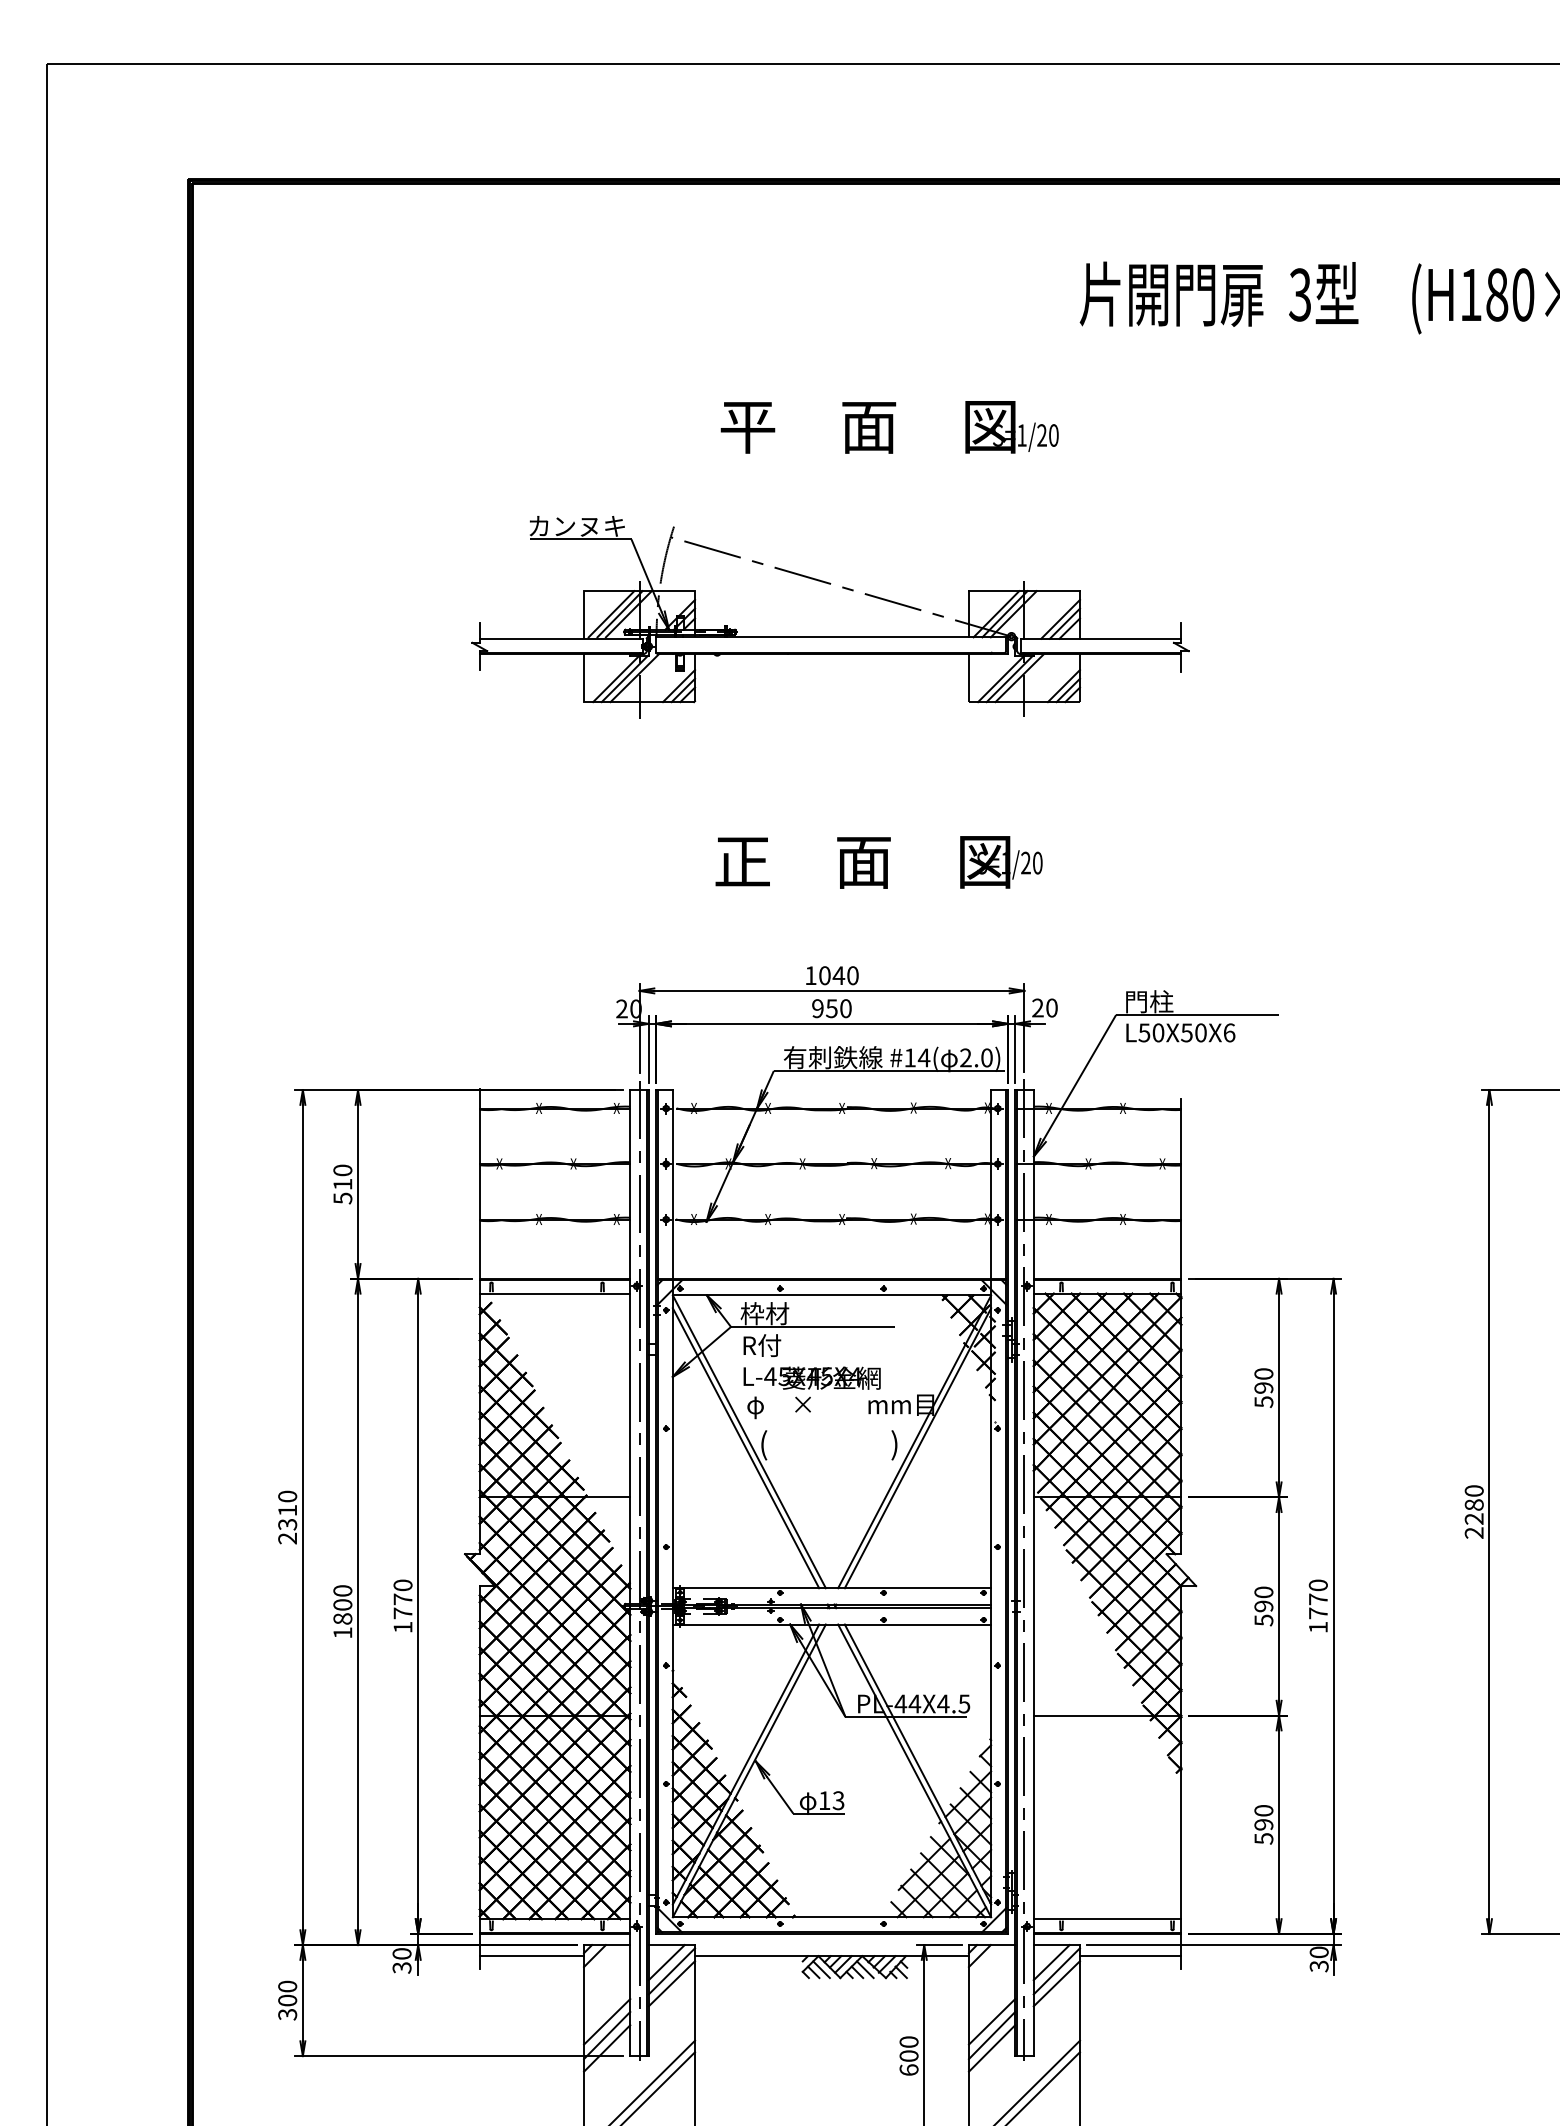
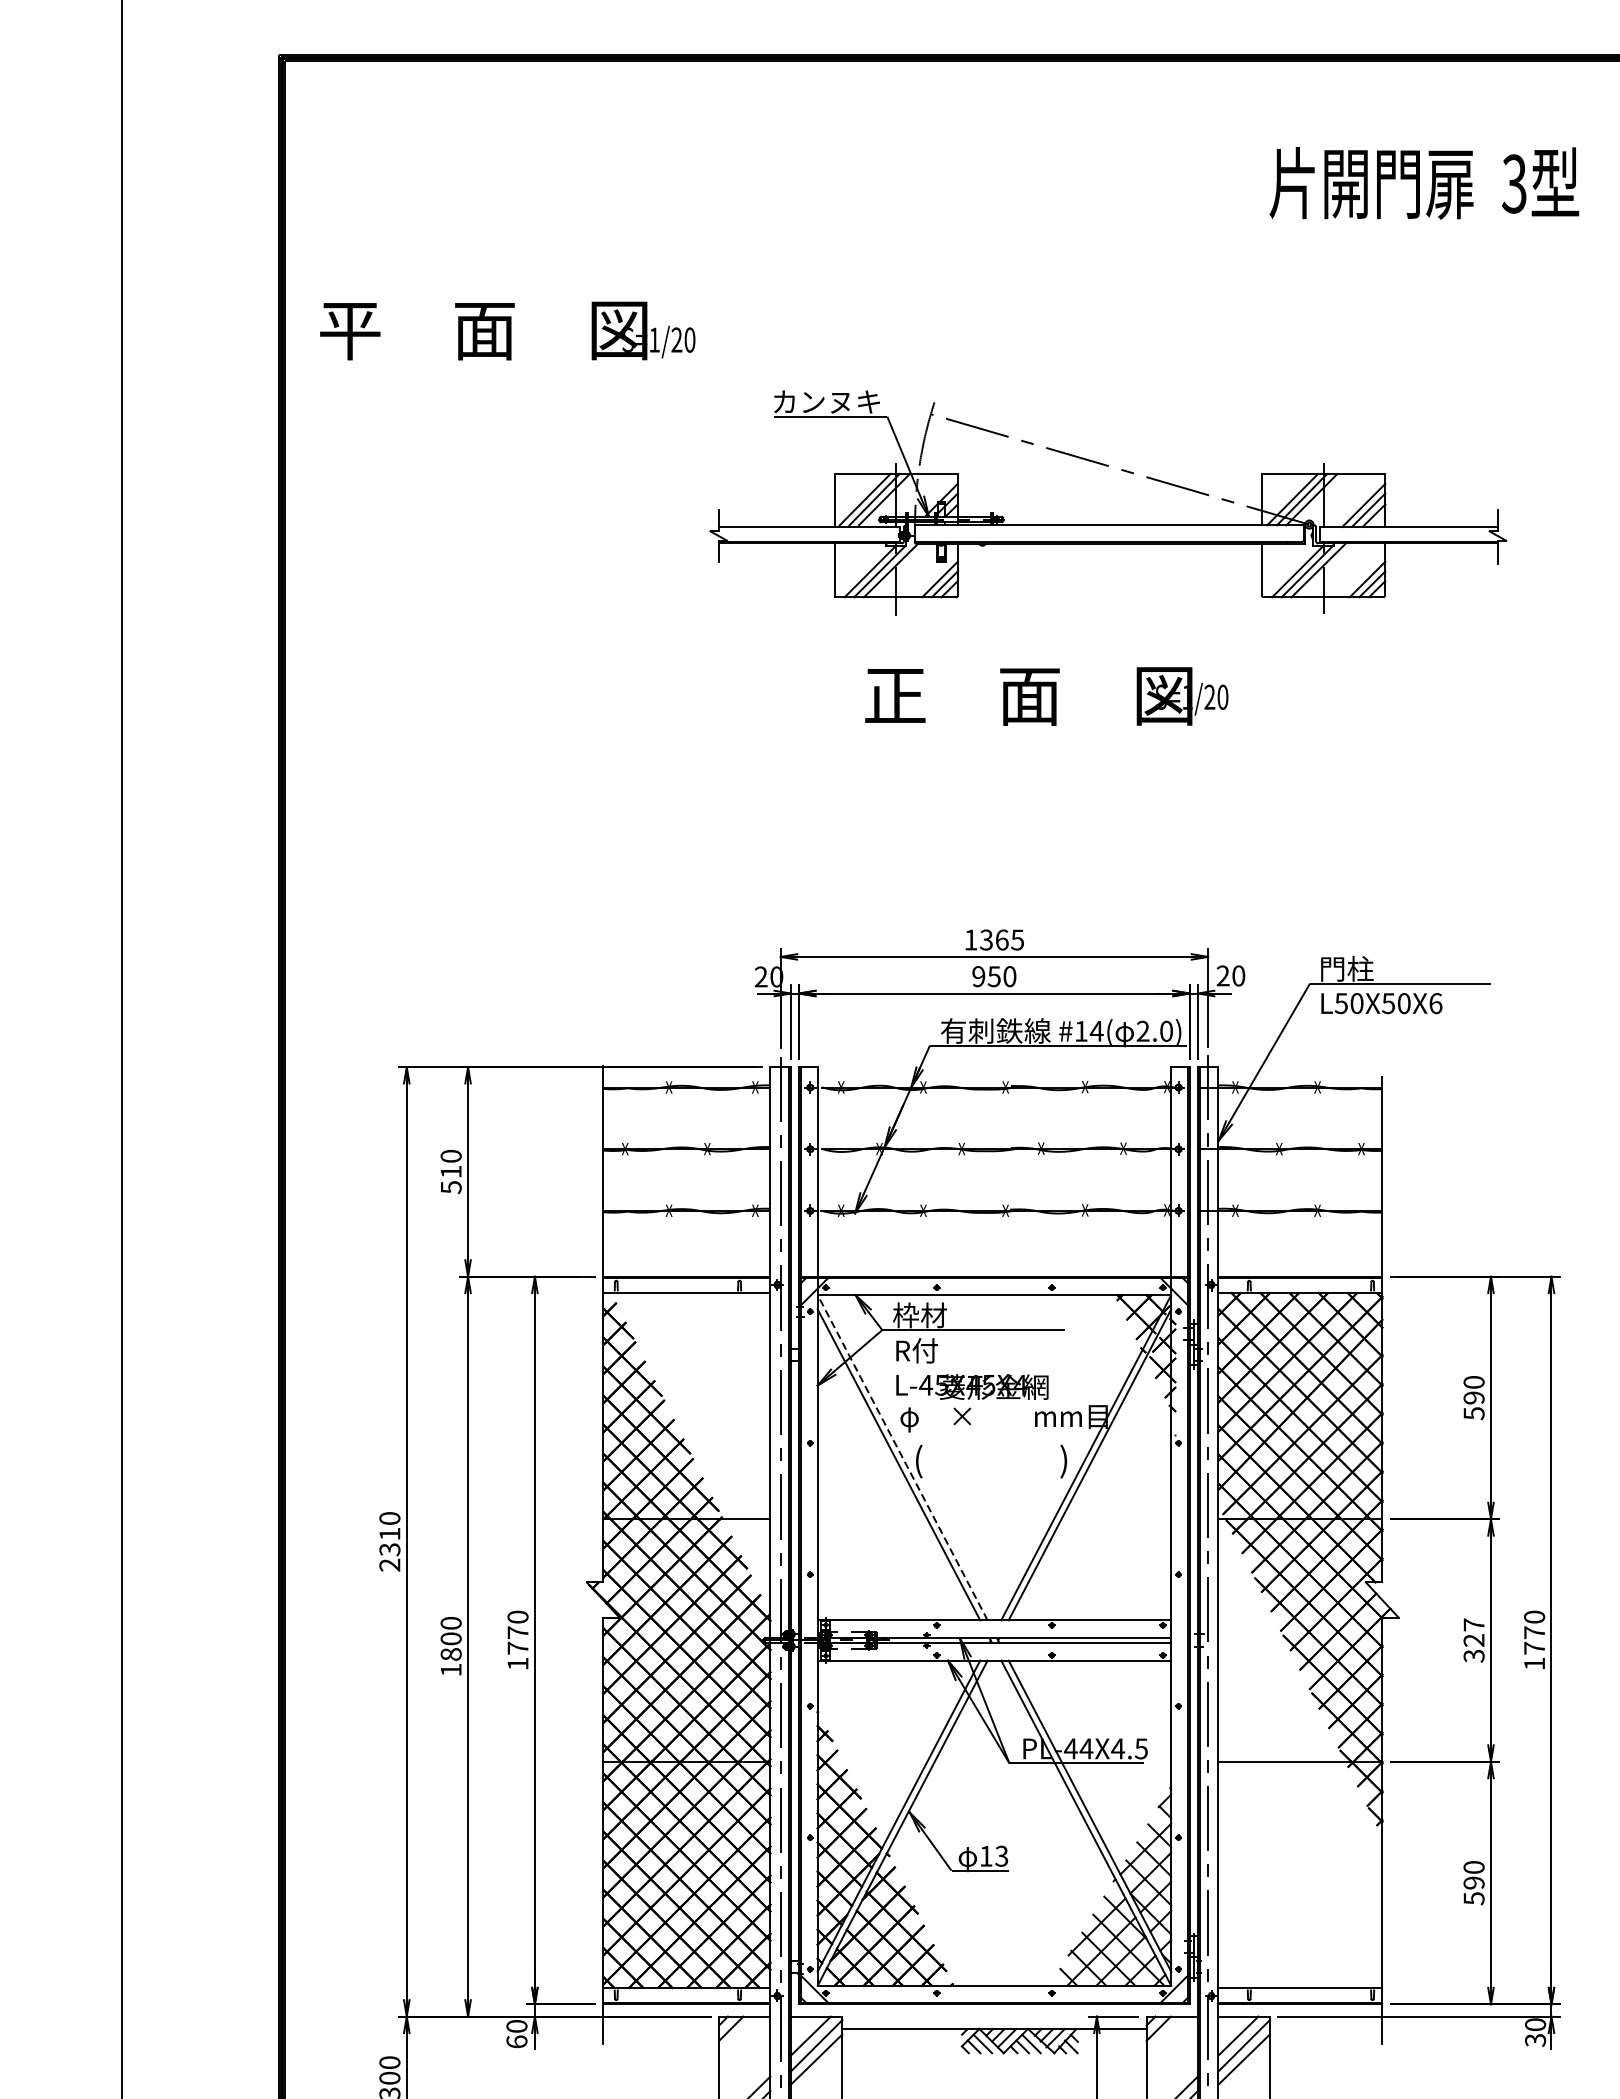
text: (889, 427) -> (507, 331), moved
part: (830, 636) -> (1108, 524), moved
text: (878, 862) -> (1046, 696), moved
text: (838, 975) -> (1001, 939), 1040 -> 1365
line: (749, 1441) -> (902, 1457), solid -> dashed
text: (1263, 1605) -> (1473, 1639), 590 -> 327
line: (531, 1956) -> (660, 2029), removed
line: (1130, 1956) -> (1325, 2029), removed
text: (401, 1967) -> (516, 2041), 30 -> 60

